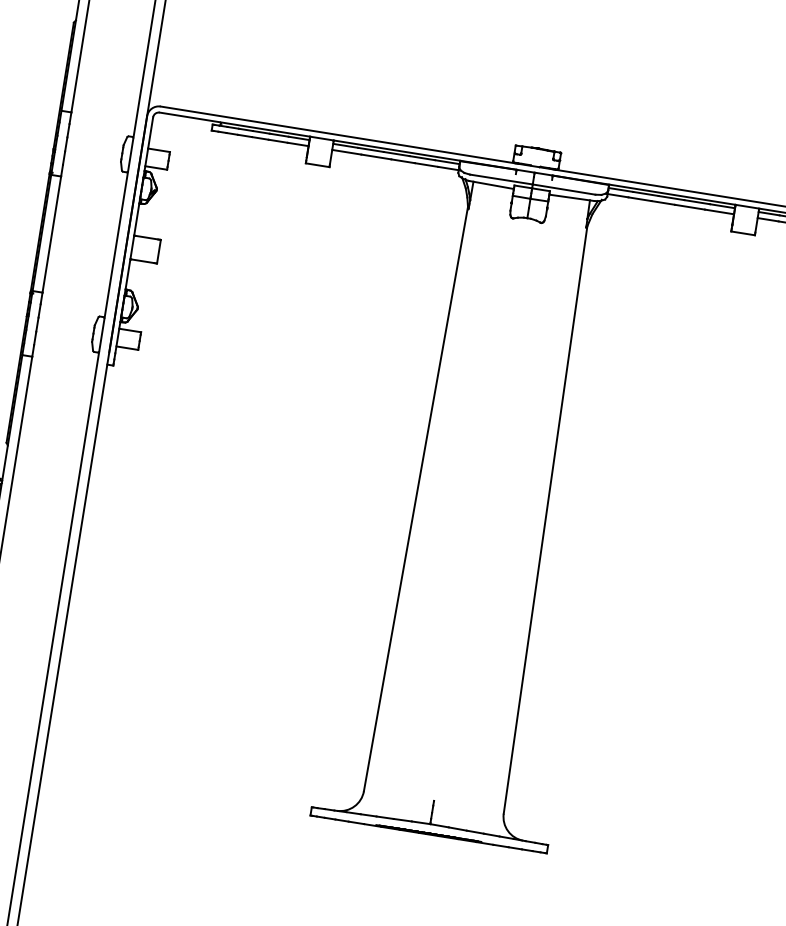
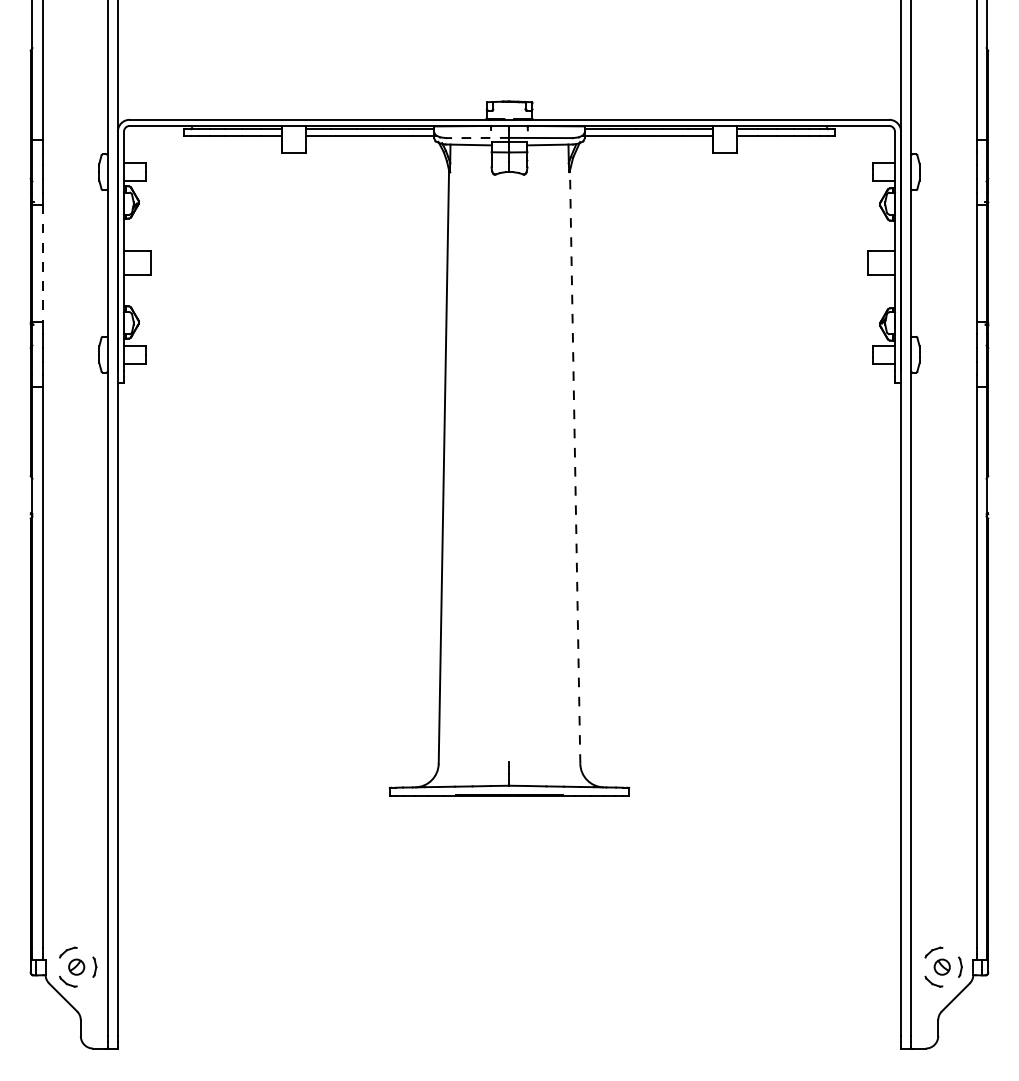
line: (501, 179) -> (477, 138), solid -> dashed
line: (51, 234) -> (42, 263), solid -> dashed
line: (545, 520) -> (575, 467), solid -> dashed

